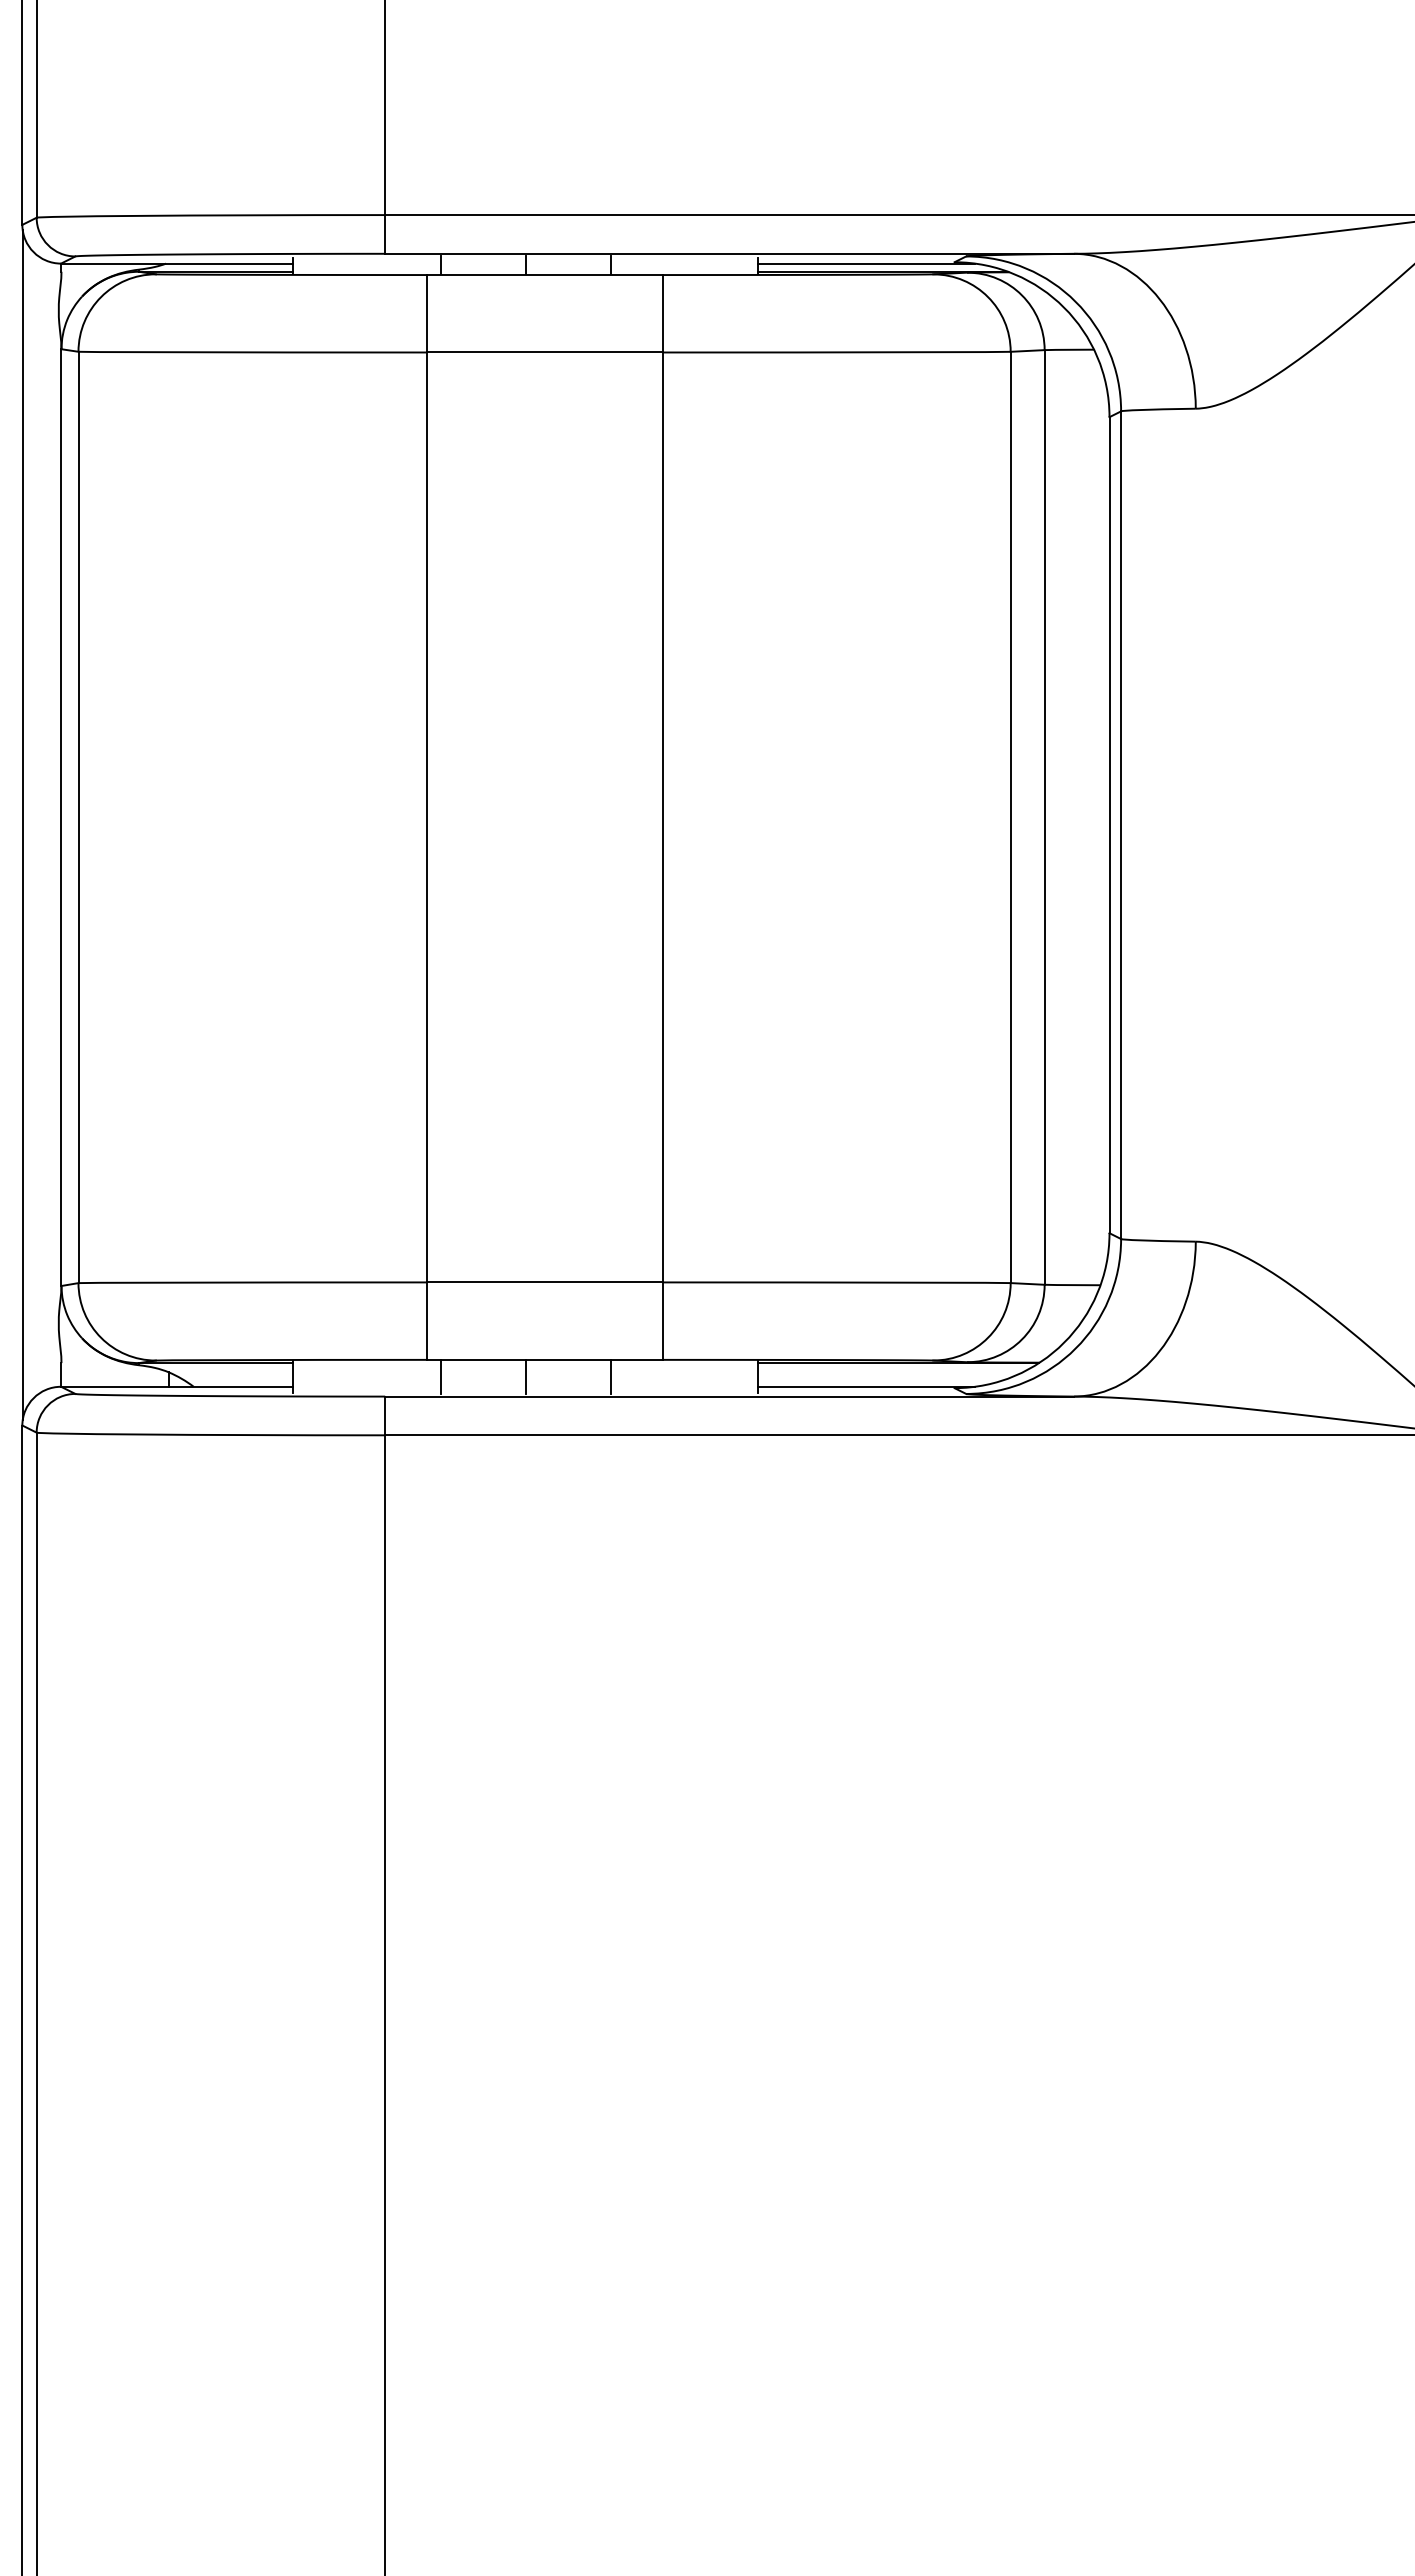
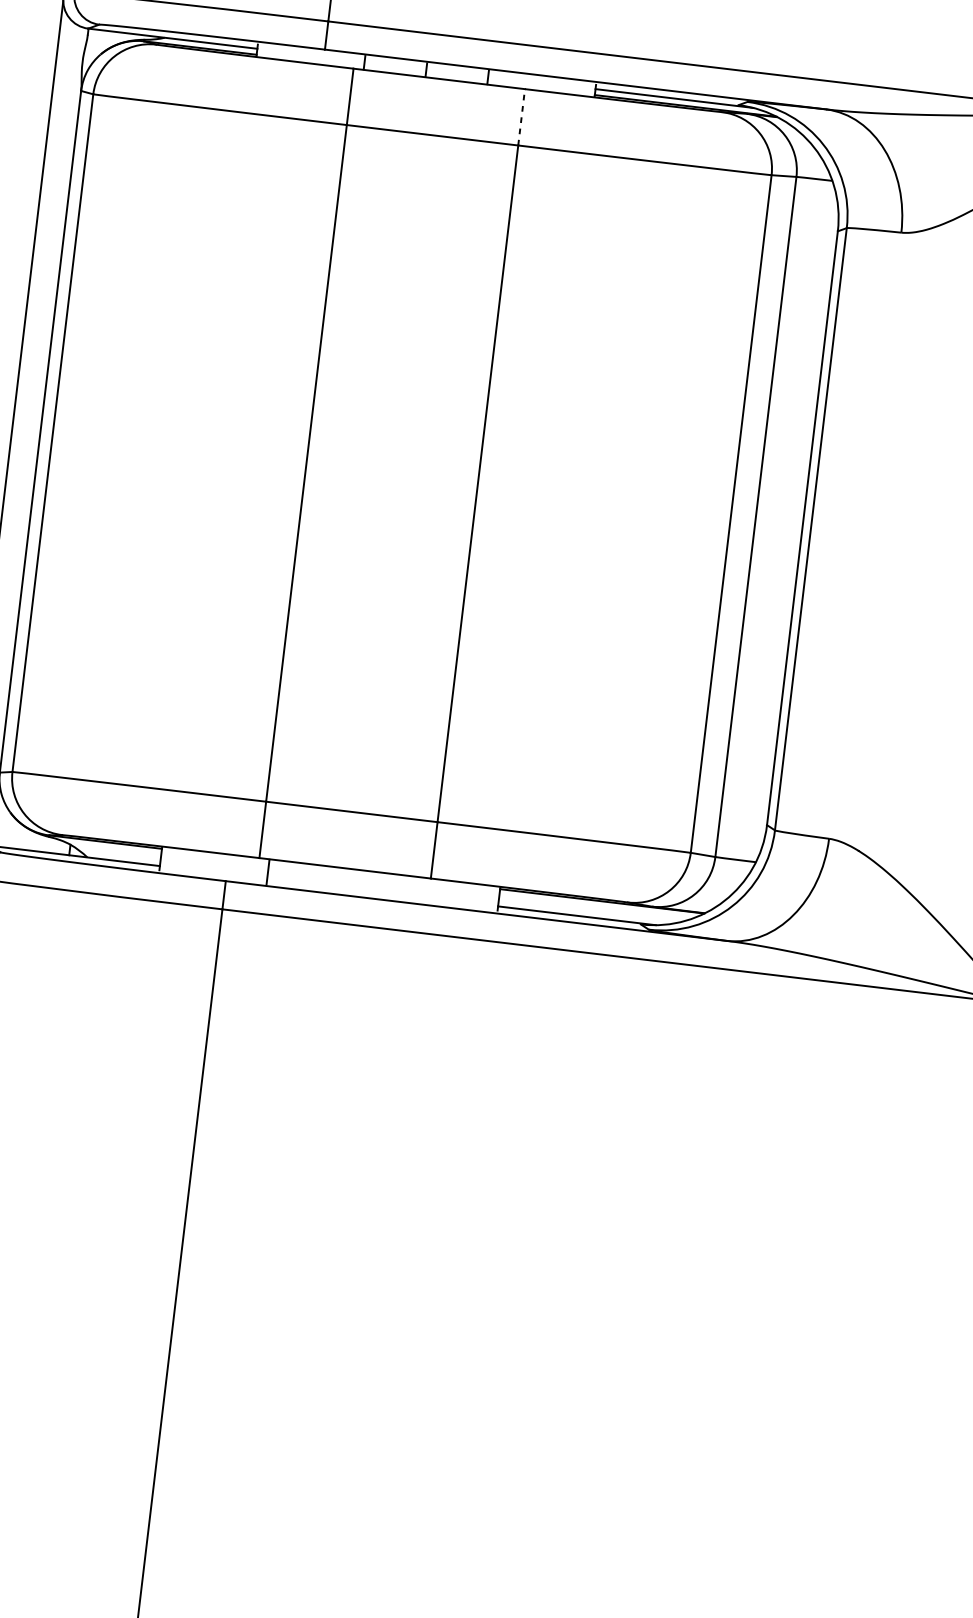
line: (662, 313) -> (521, 117), solid -> dashed
line: (525, 1377) -> (329, 879), removed
line: (610, 1377) -> (391, 886), removed

